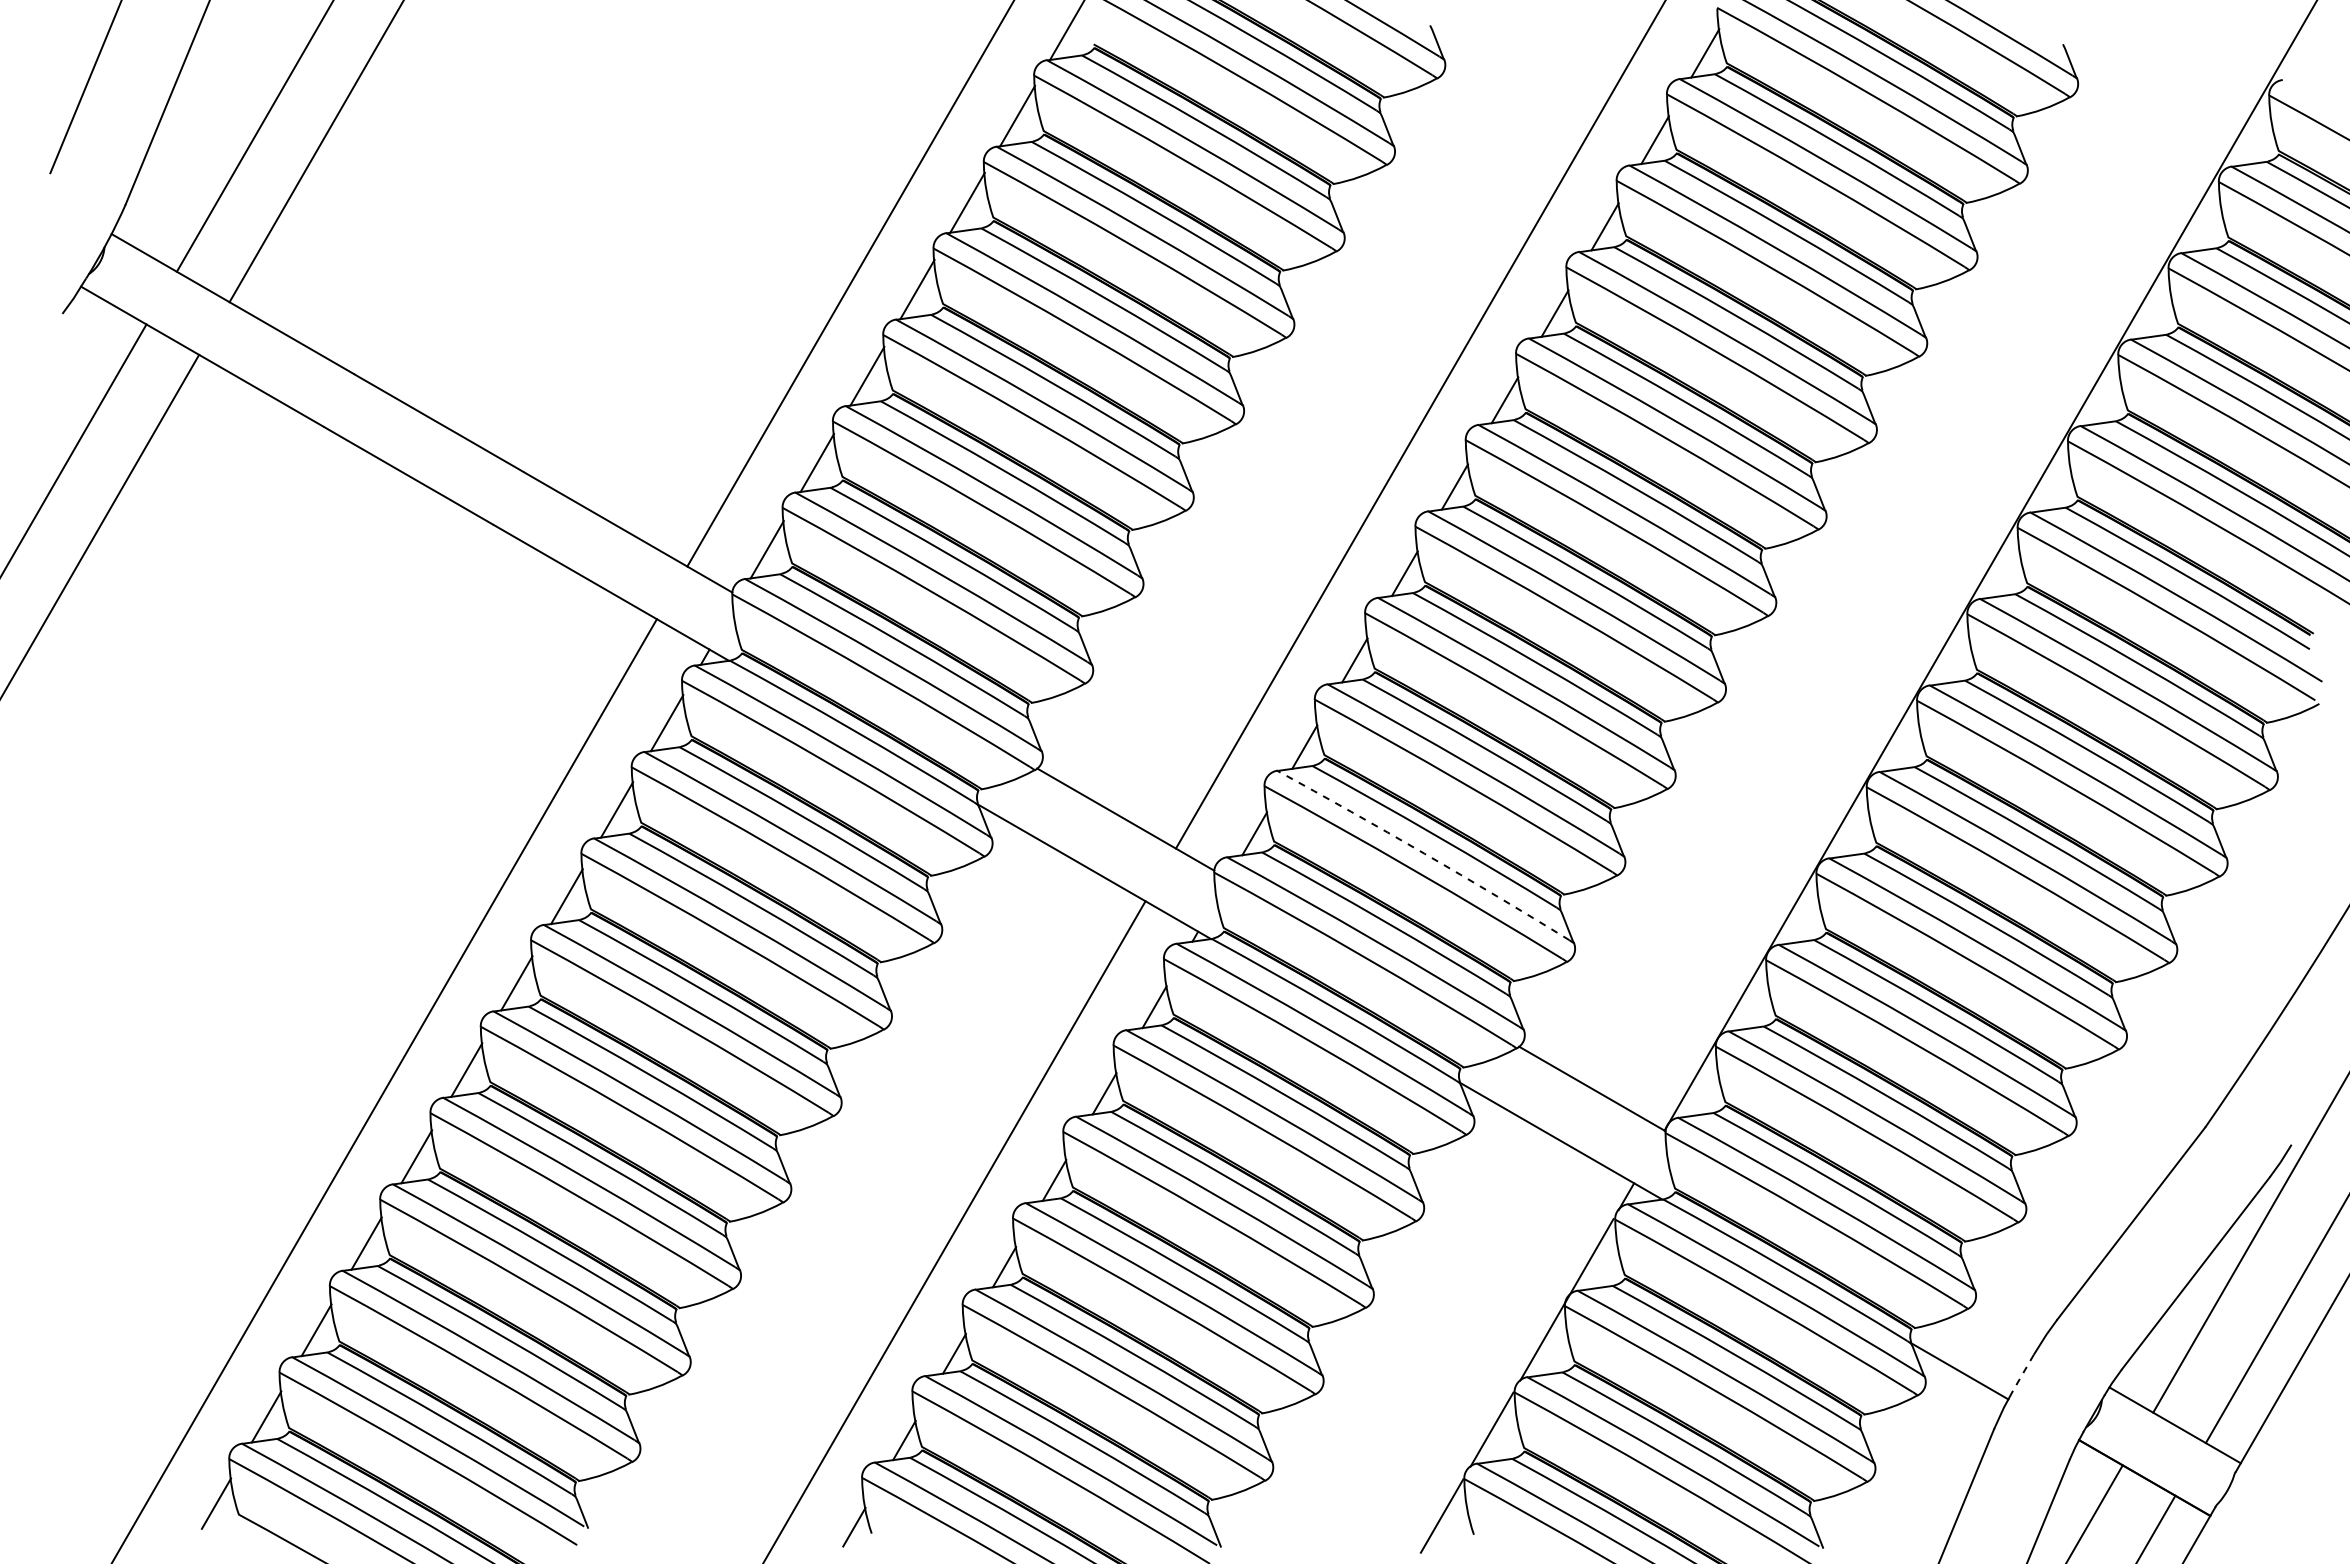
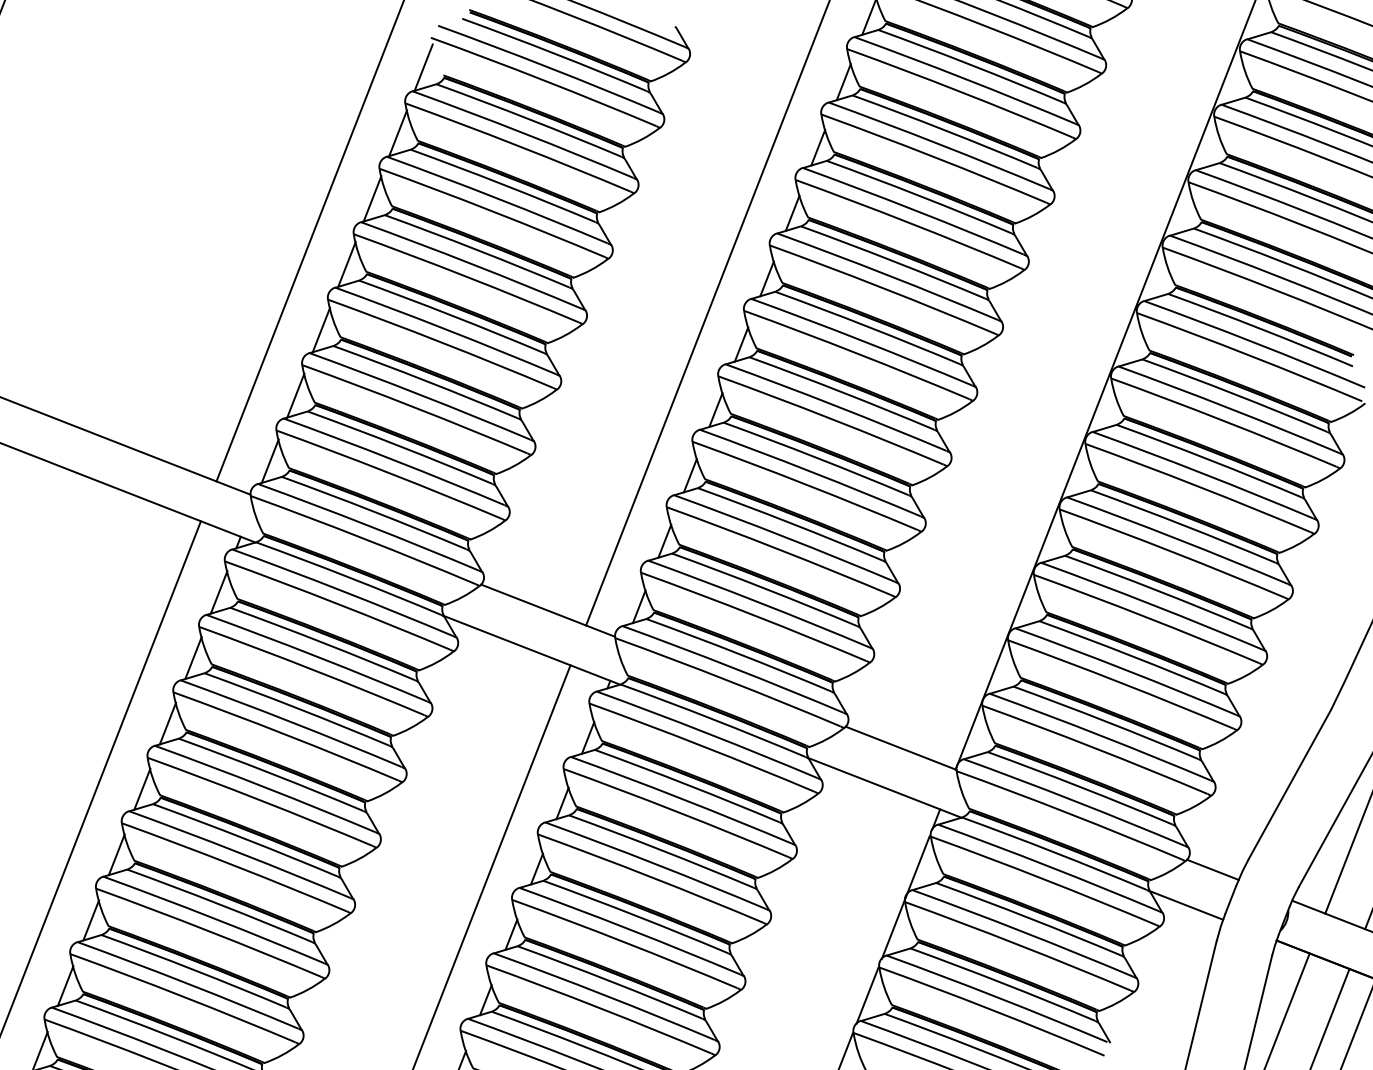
arc: (1424, 853) -> (759, 602), dashed -> solid
line: (2004, 1326) -> (1212, 869), added
line: (2023, 1372) -> (1230, 899), dashed -> solid

